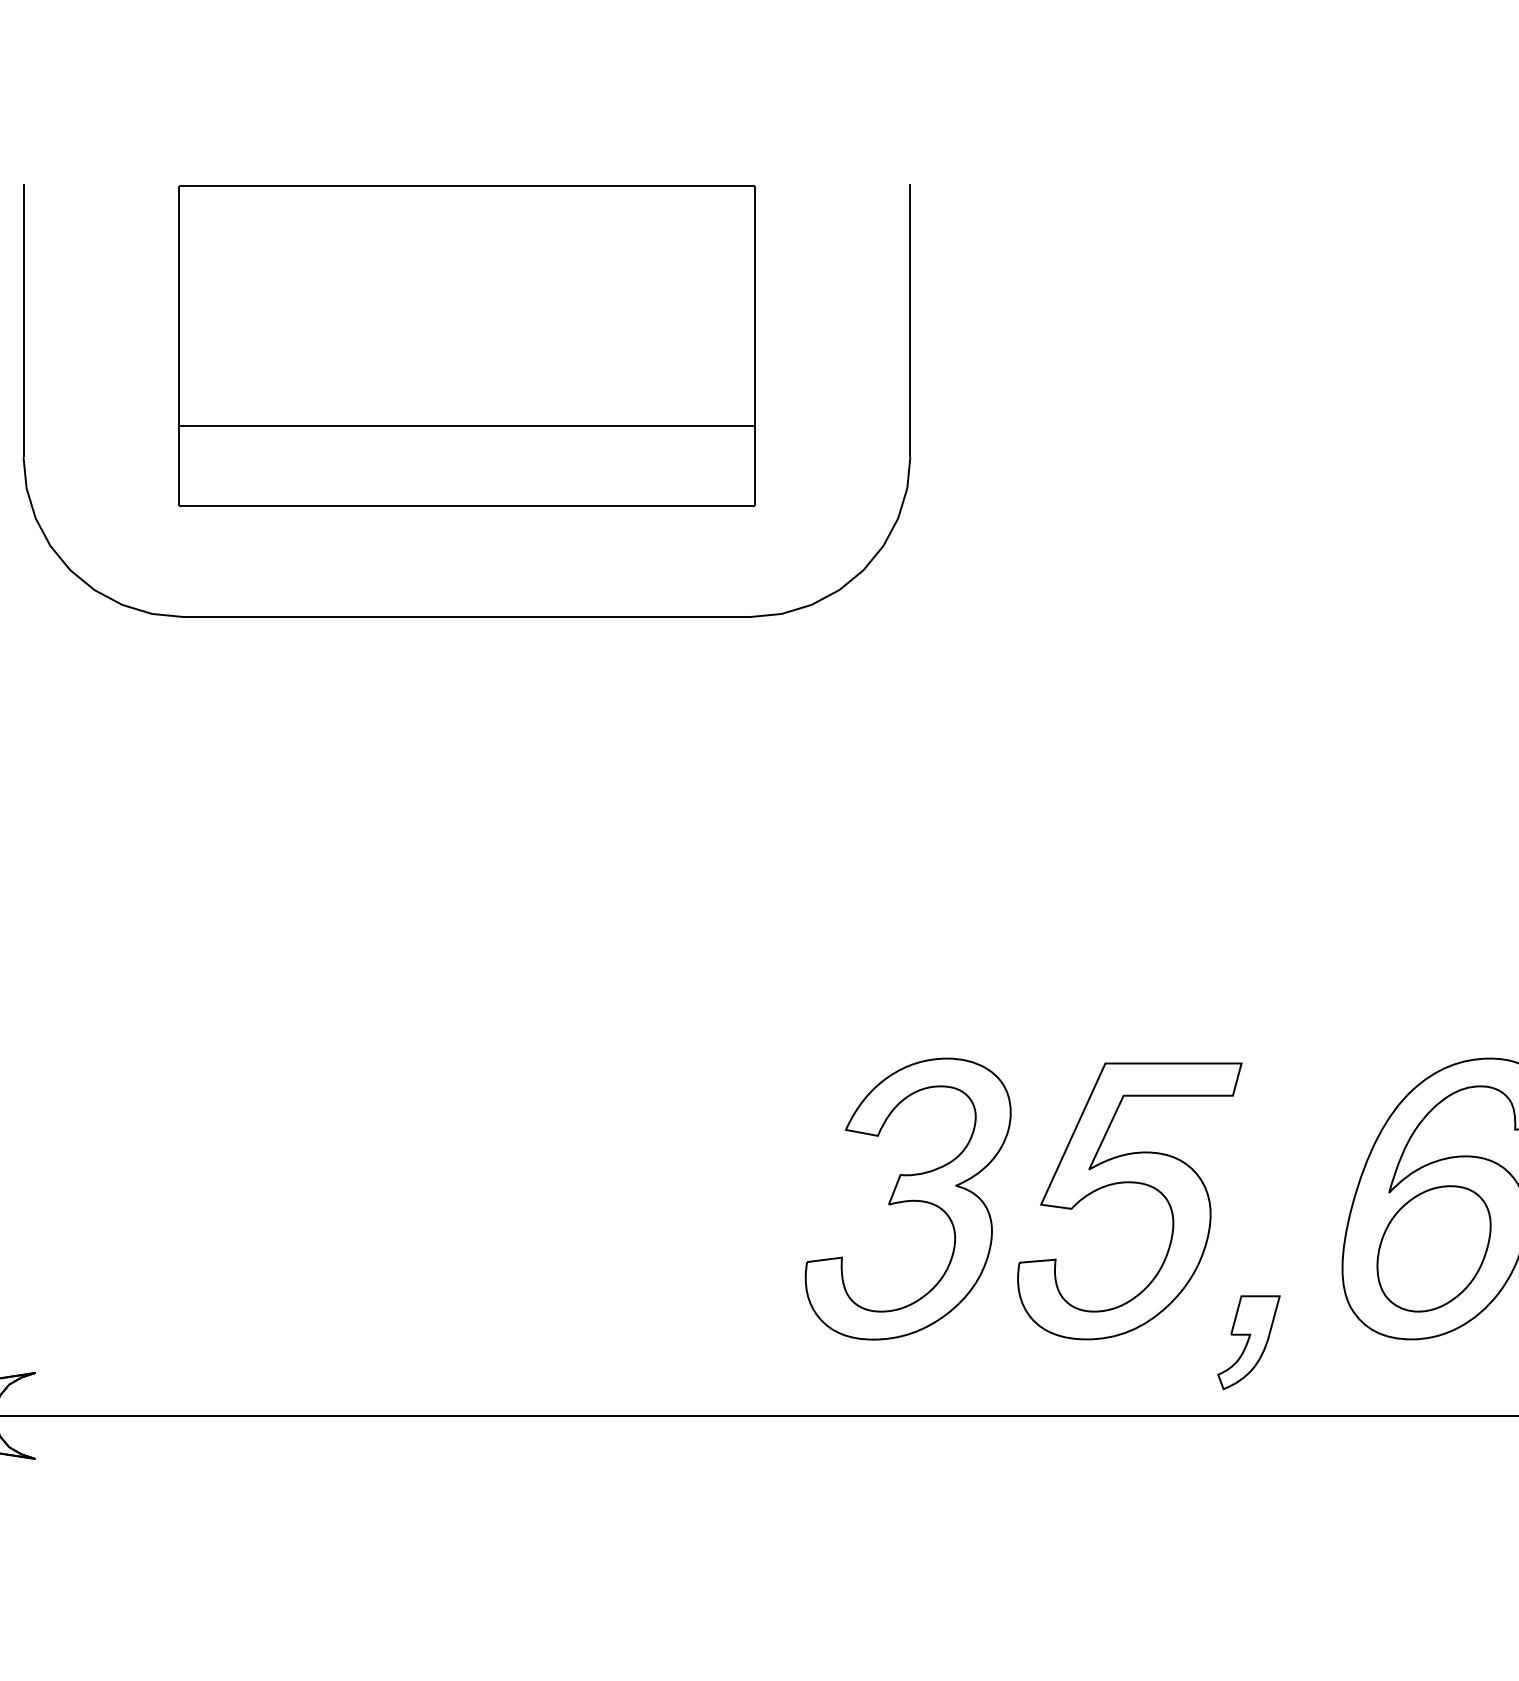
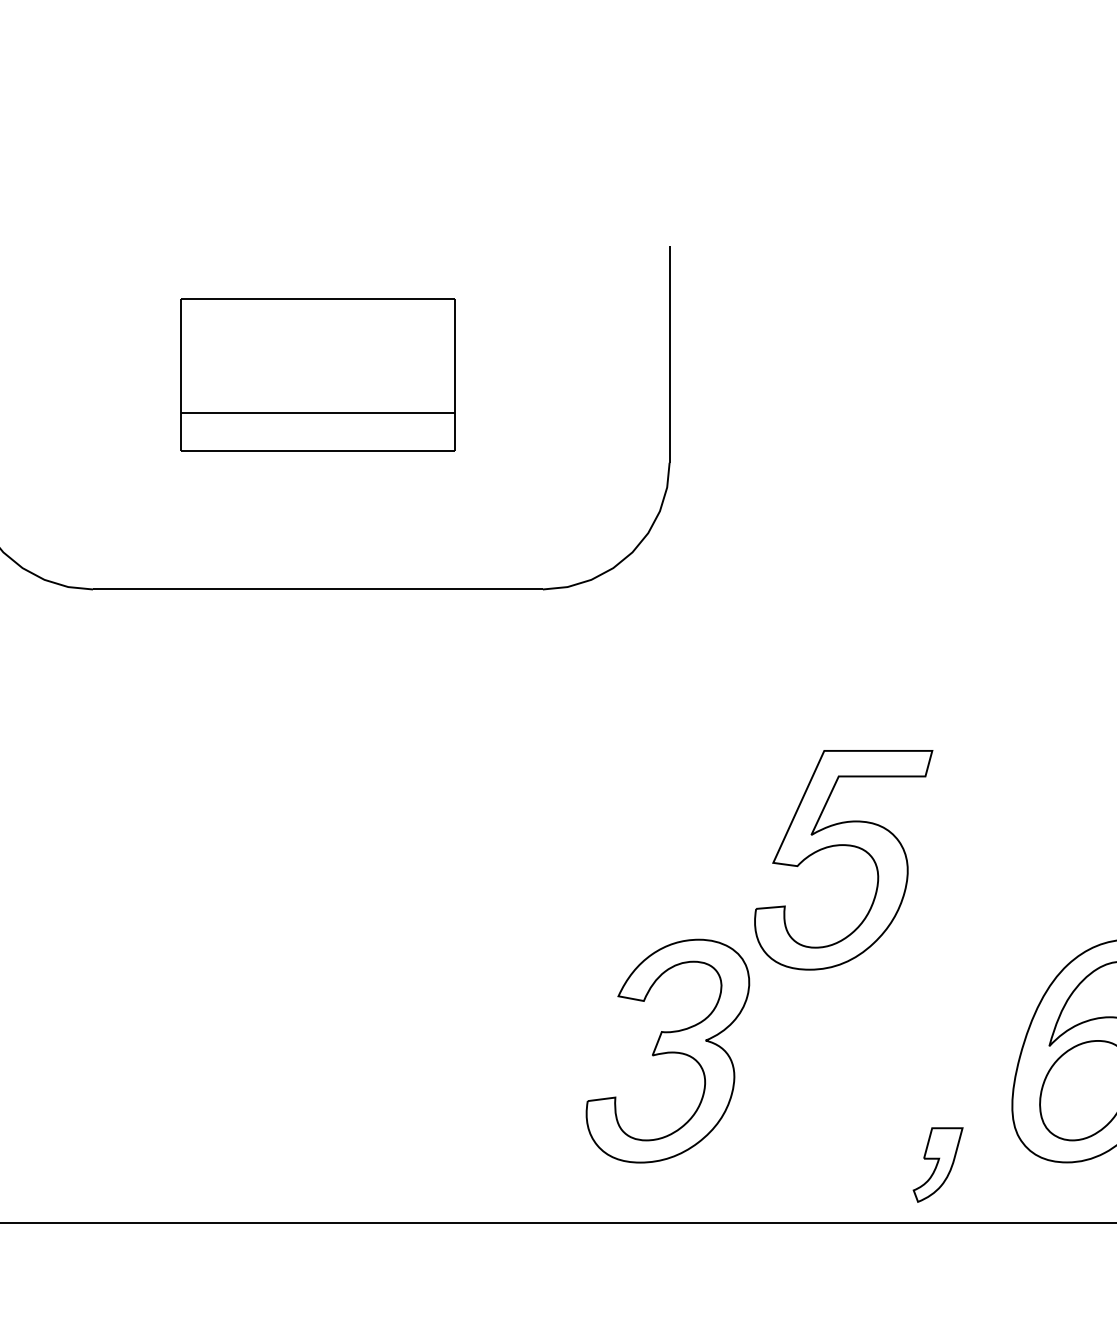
part: (466, 345) -> (317, 374), size x0.6
part: (1129, 1183) -> (843, 846), moved

